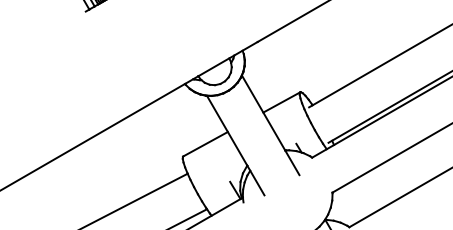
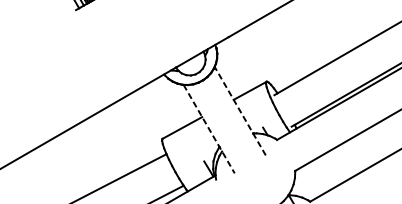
line: (270, 125) -> (240, 111), solid -> dashed
line: (235, 146) -> (208, 129), solid -> dashed

